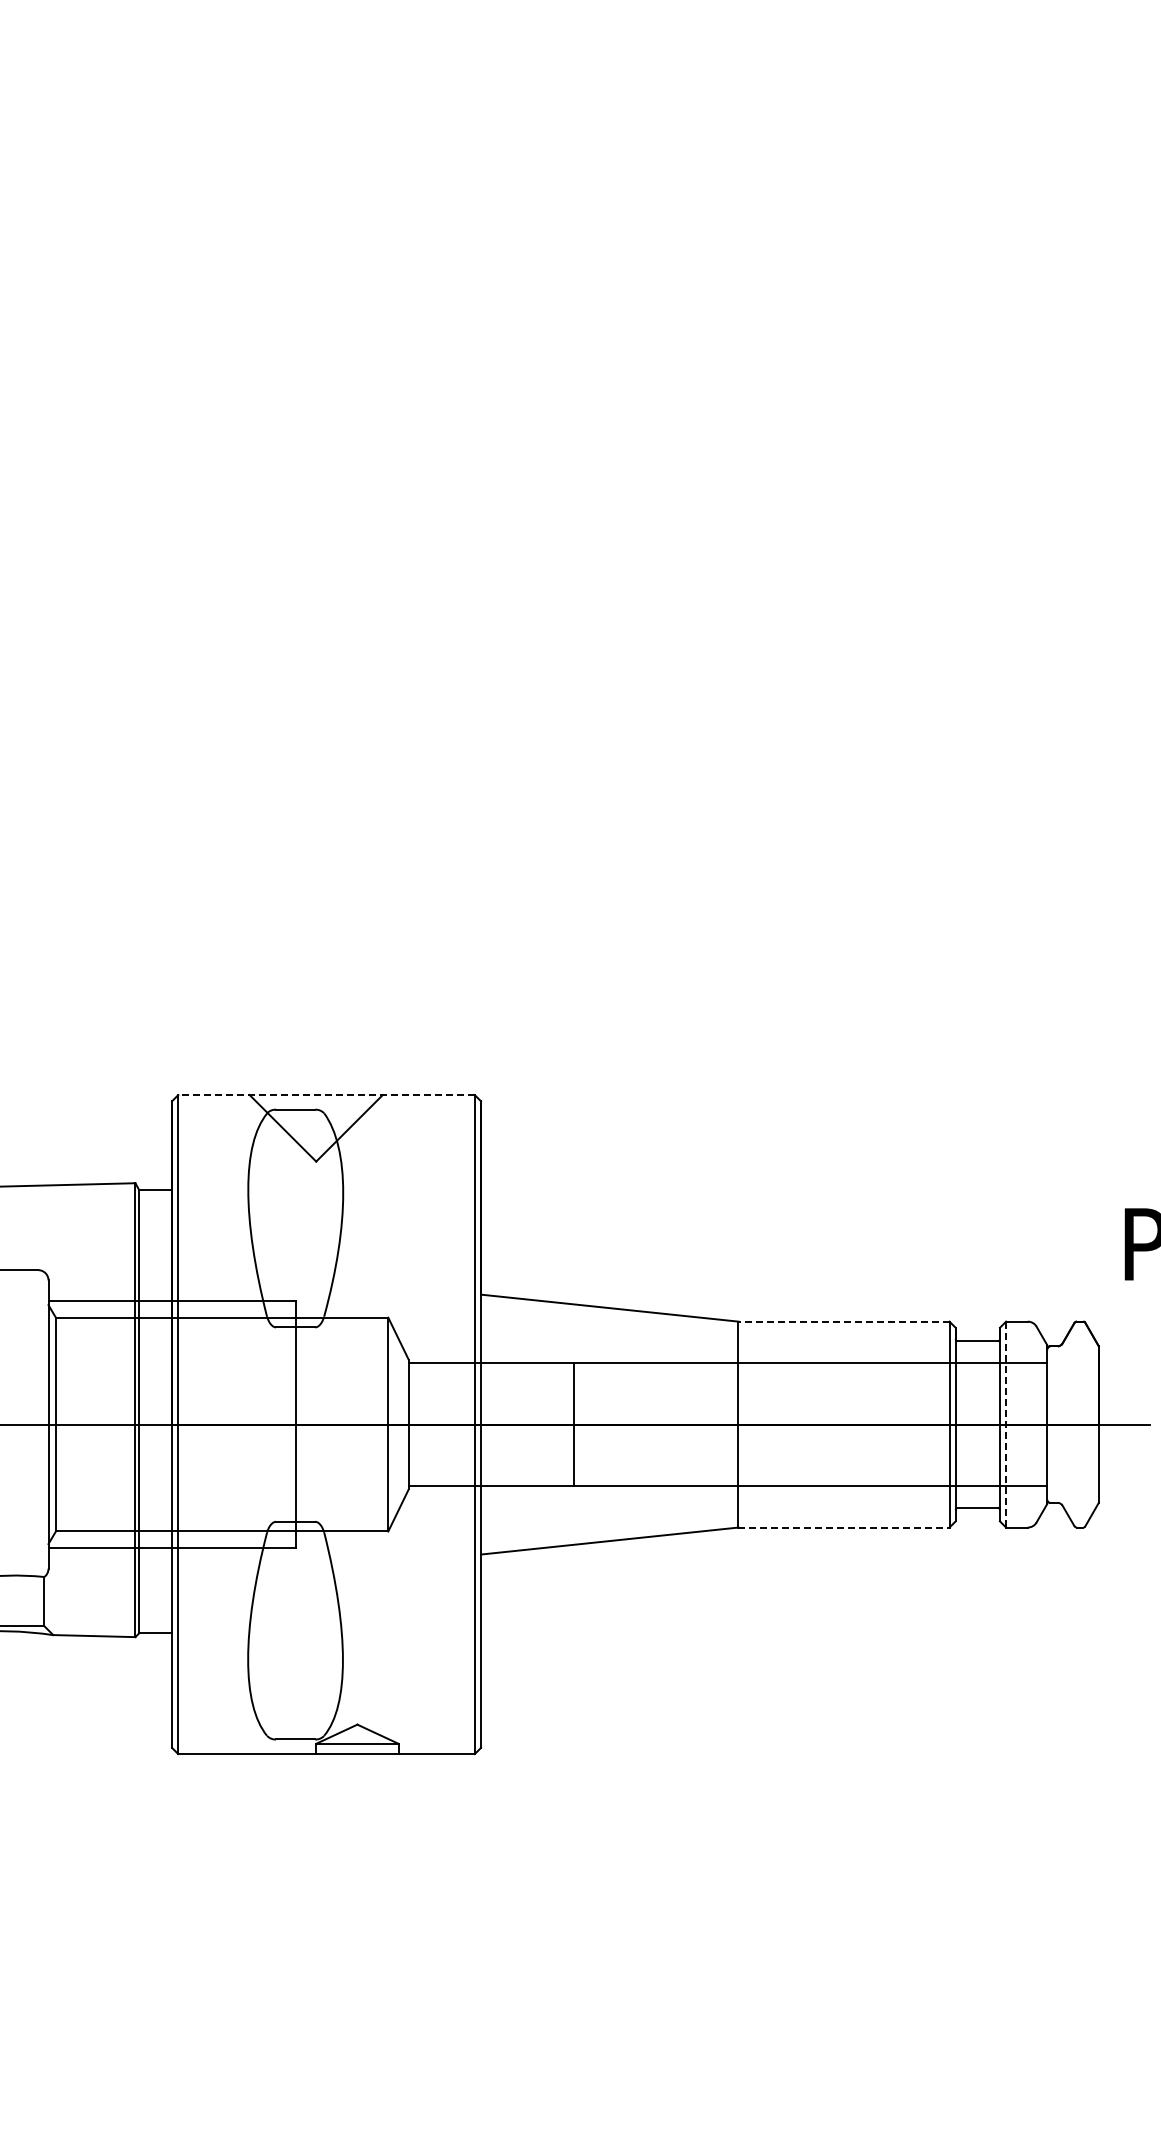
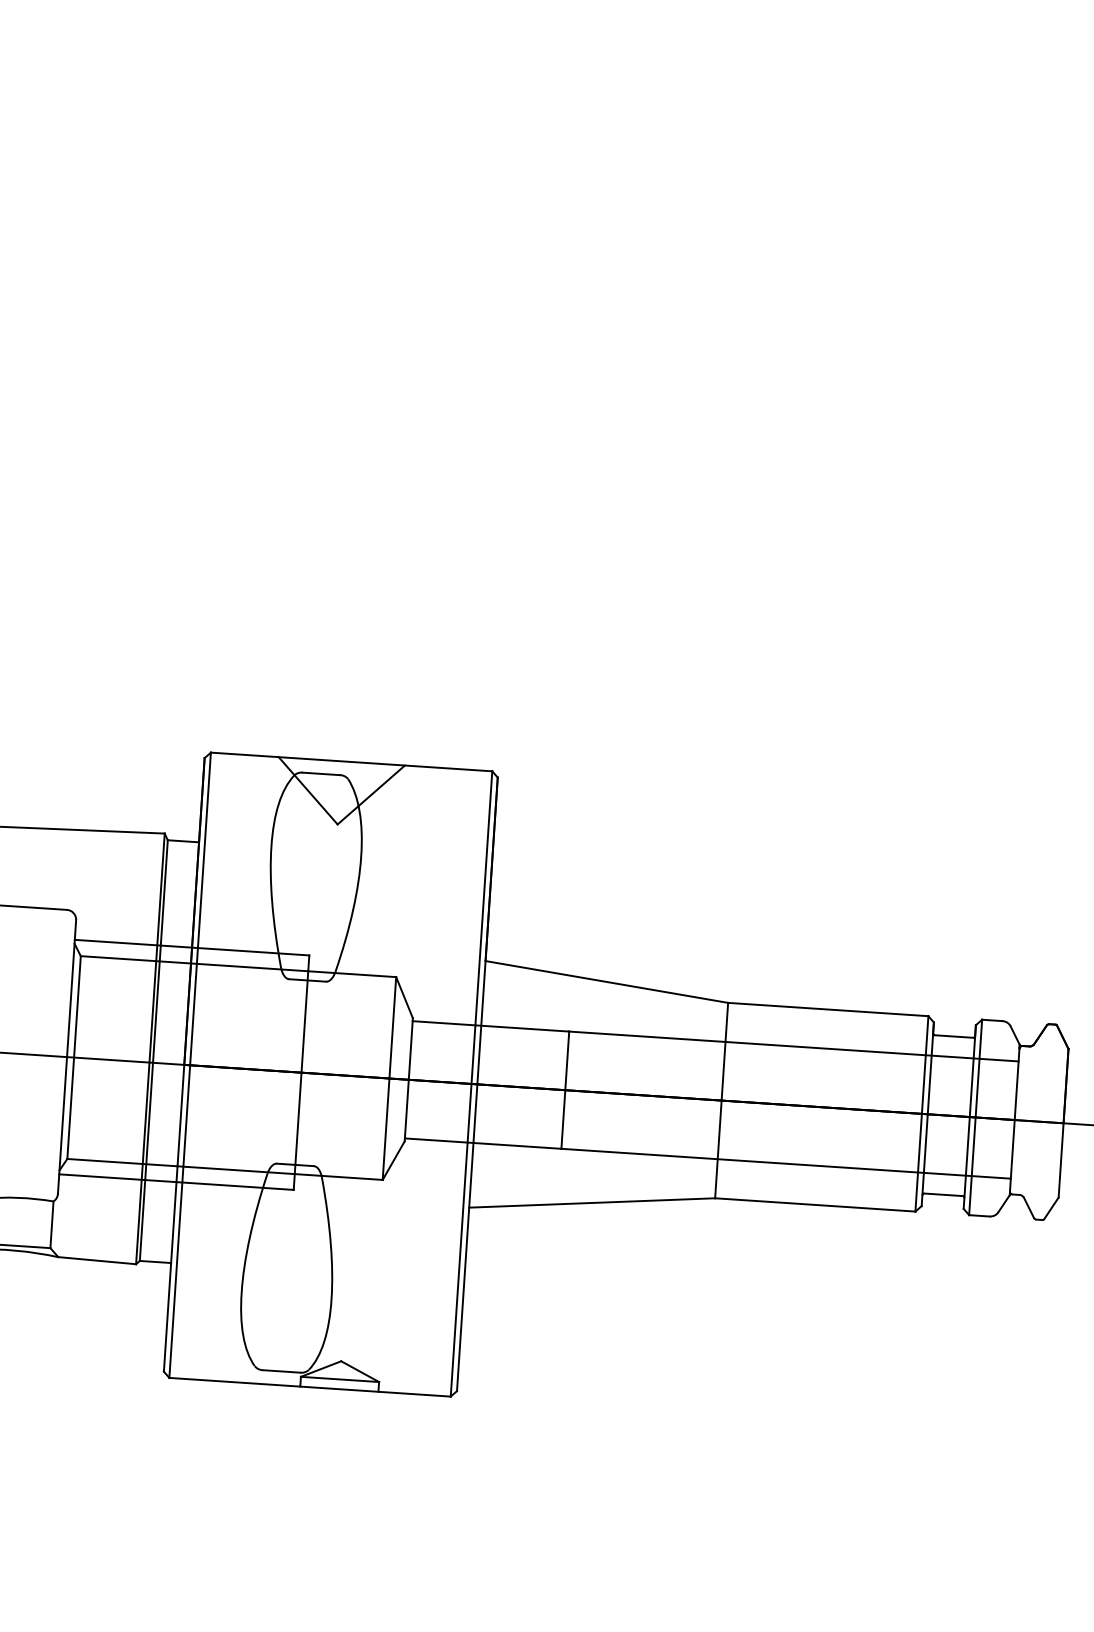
line: (326, 1095) -> (351, 762), dashed -> solid
line: (843, 1321) -> (827, 1009), dashed -> solid
line: (1006, 1424) -> (975, 1117), dashed -> solid
line: (843, 1527) -> (814, 1204), dashed -> solid

